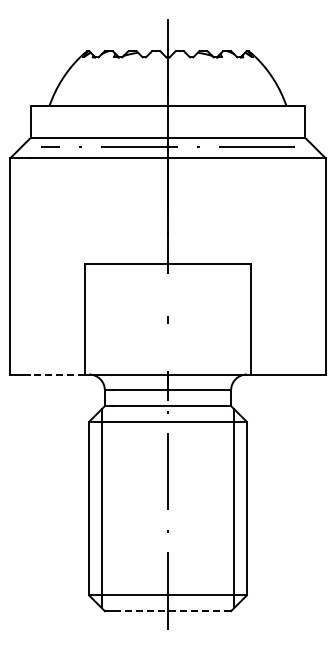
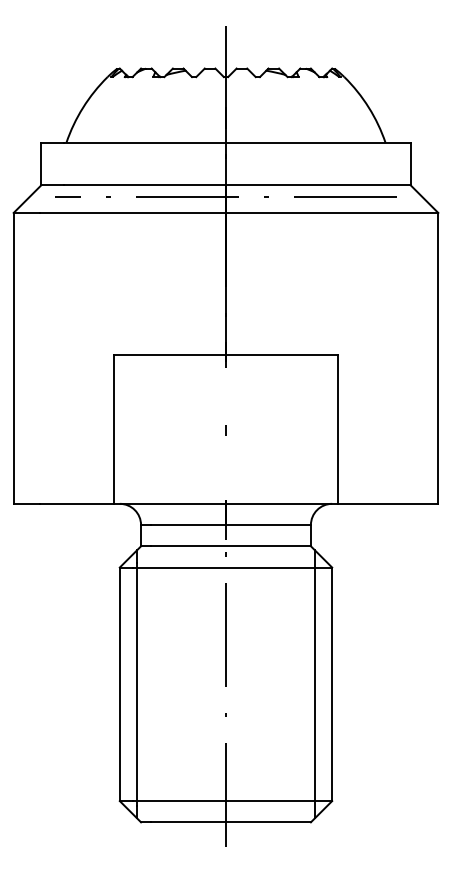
line: (57, 374) -> (77, 503), dashed -> solid
line: (171, 611) -> (230, 822), dashed -> solid

